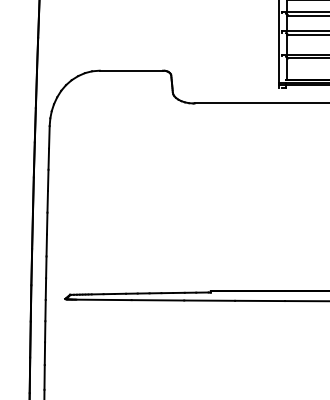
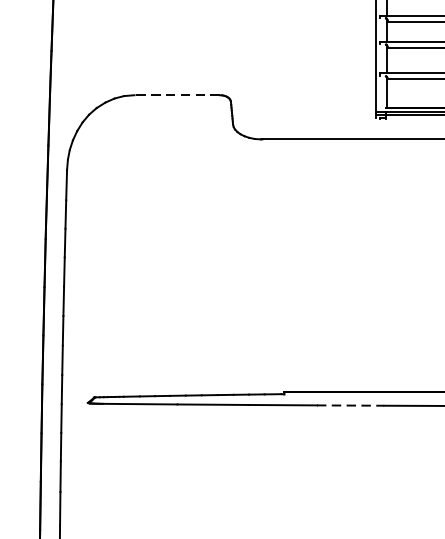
line: (131, 70) -> (177, 94), solid -> dashed
line: (260, 300) -> (351, 404), solid -> dashed

